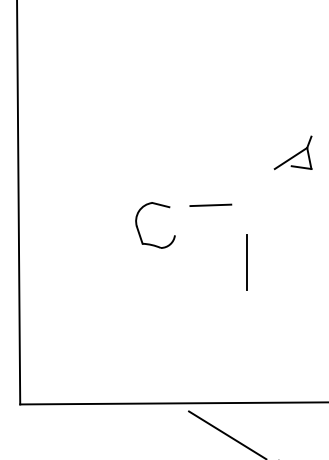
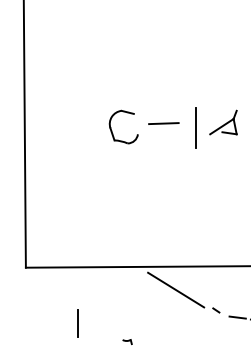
part: (293, 152) -> (223, 122), moved
part: (139, 230) -> (112, 130), moved
line: (246, 261) -> (195, 127), moved

